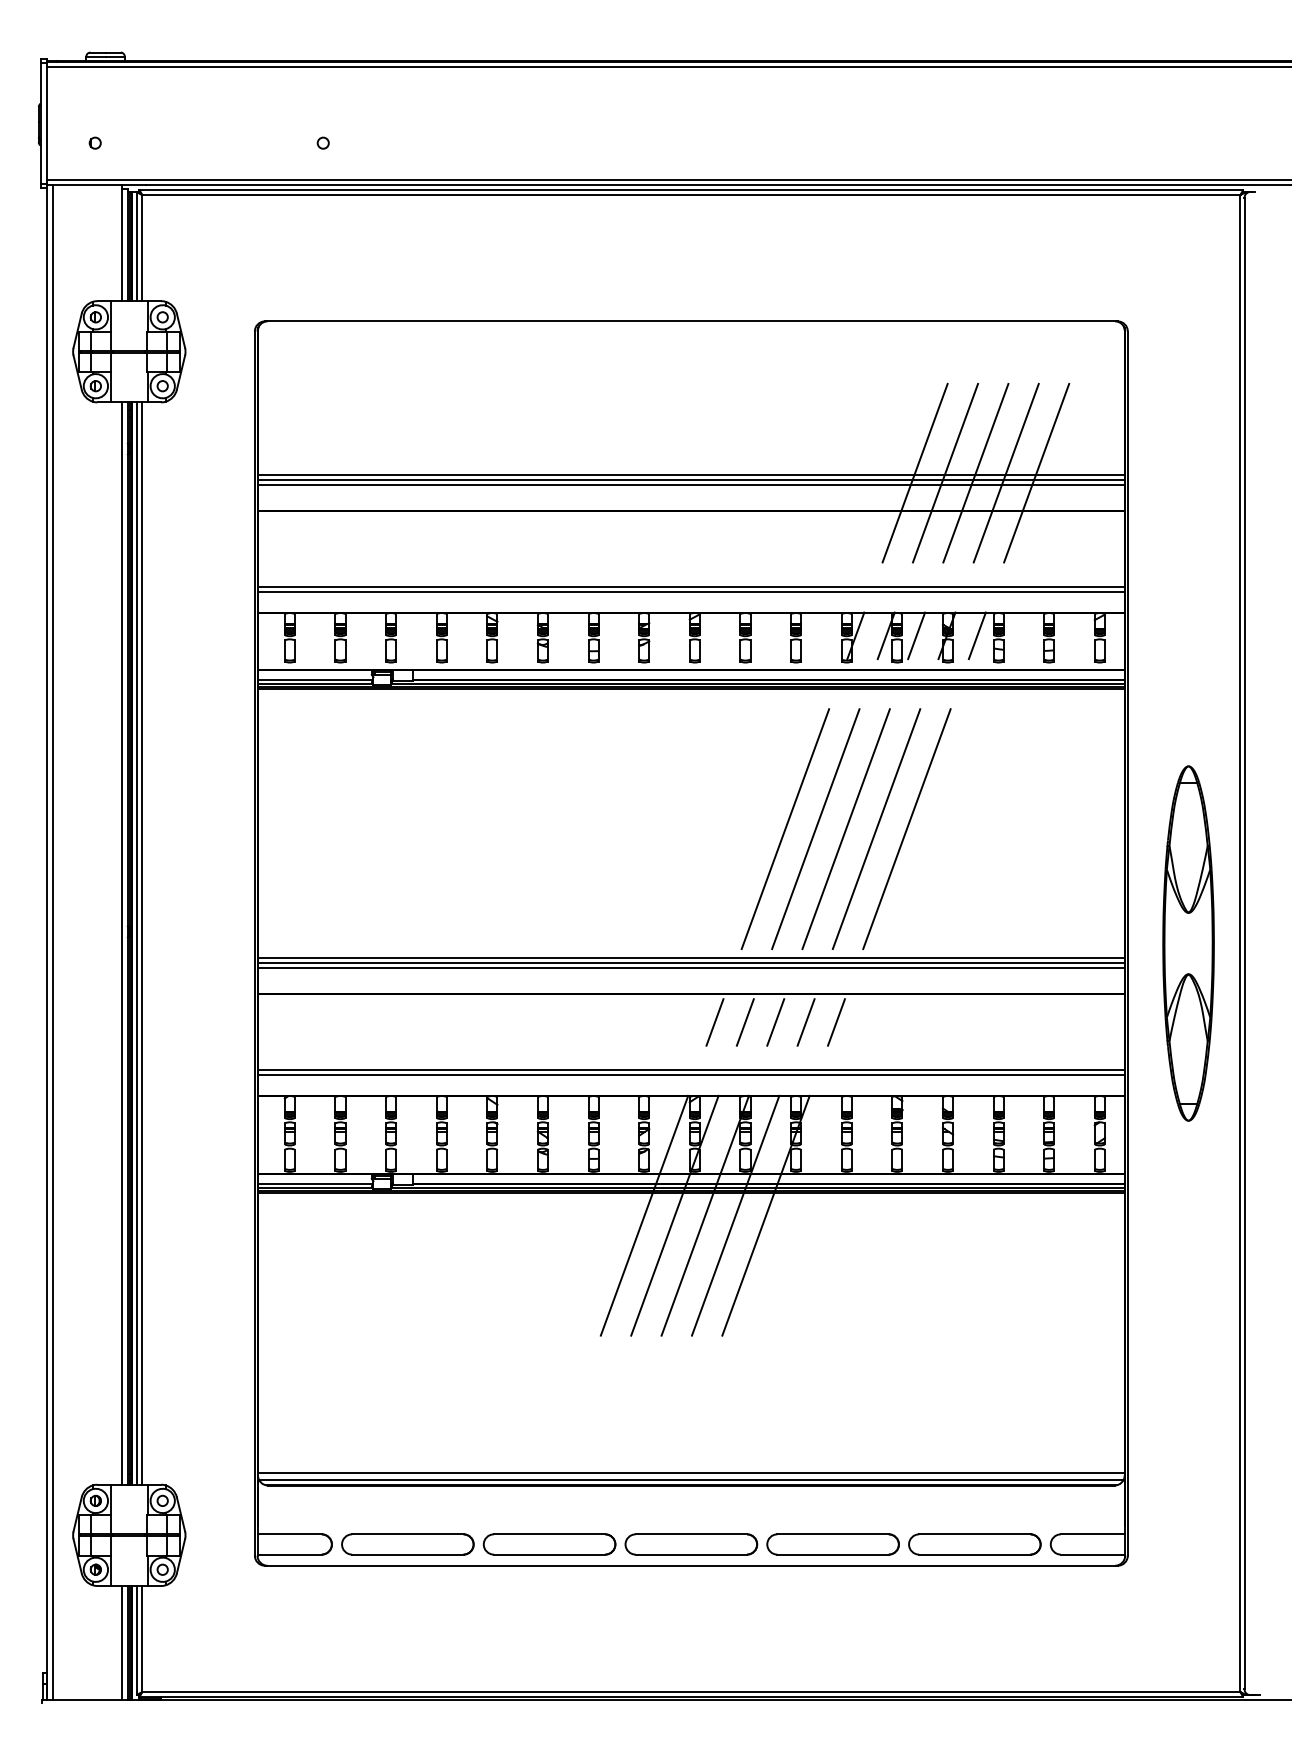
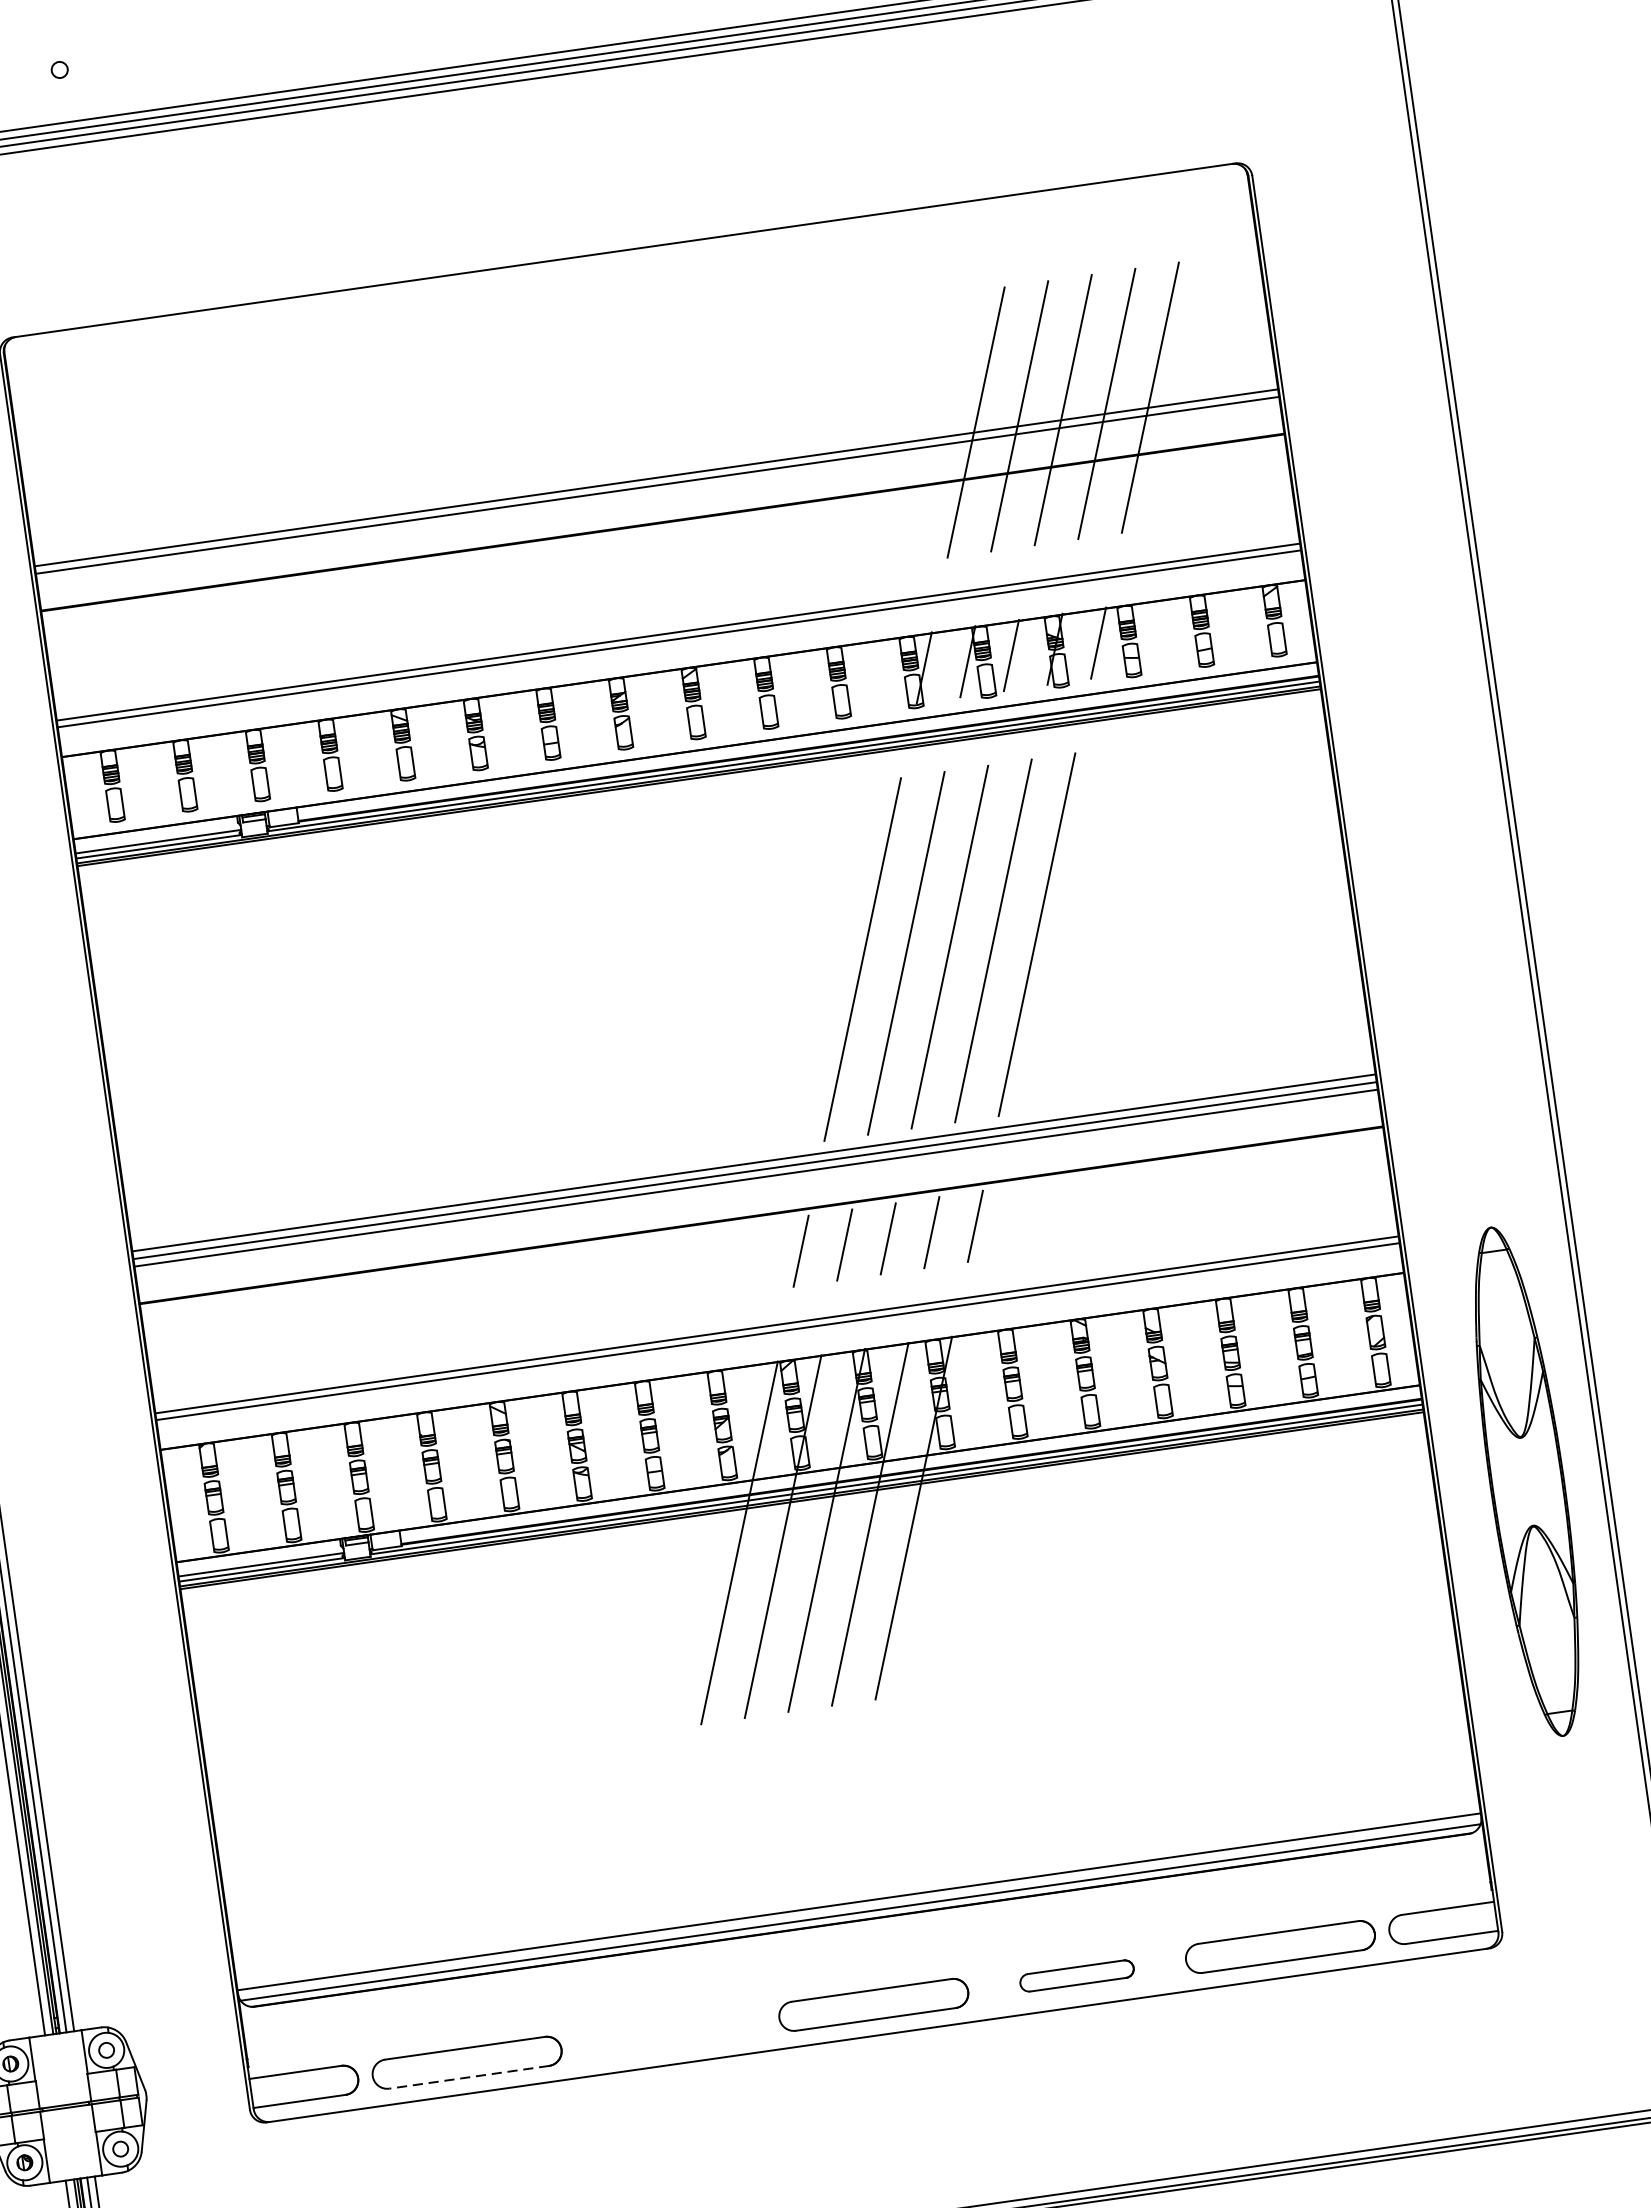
line: (691, 474) -> (655, 470), removed
part: (1188, 943) -> (1526, 1481), moved
part: (549, 1544) -> (670, 2033), removed
part: (832, 1544) -> (1076, 1976), size x0.6
line: (407, 1554) -> (468, 2077), solid -> dashed

